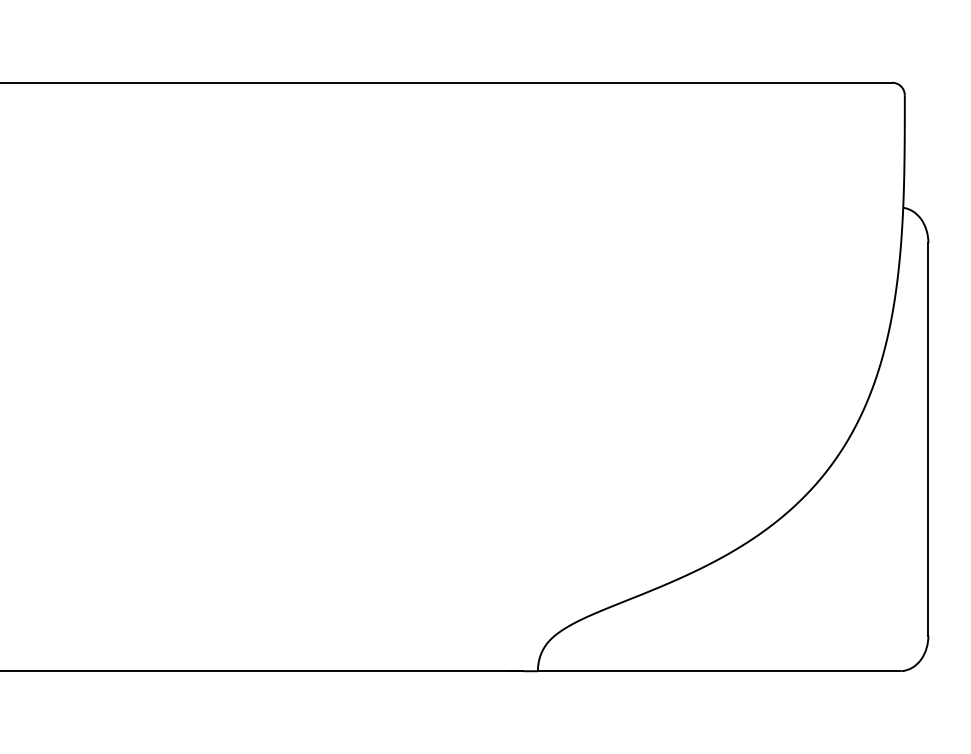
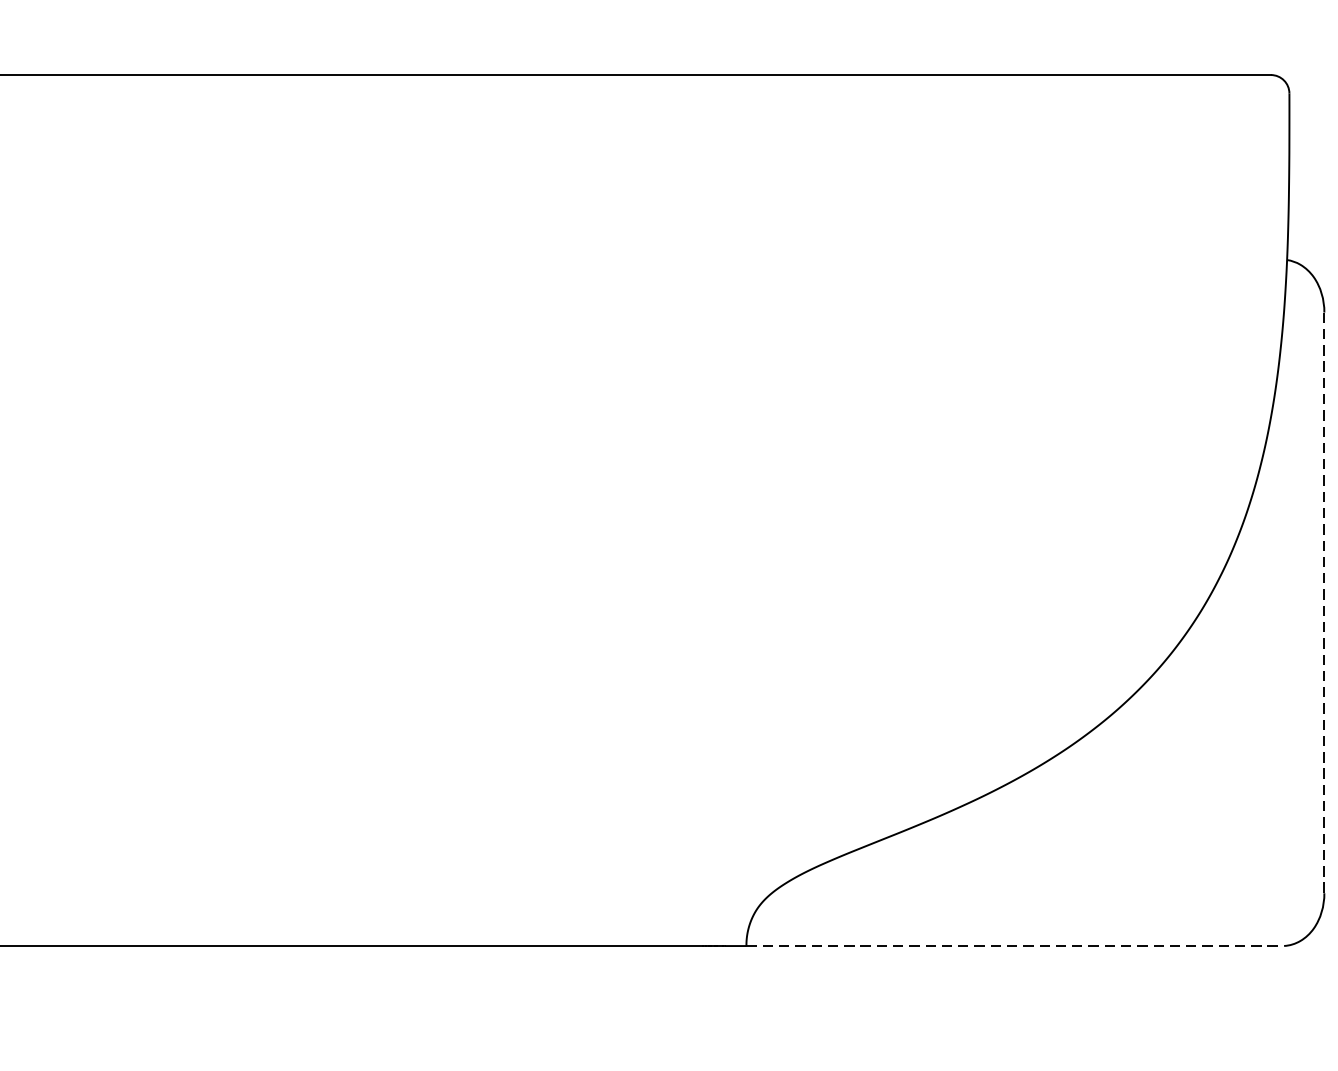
line: (928, 439) -> (1324, 603), solid -> dashed
line: (719, 671) -> (1015, 946), solid -> dashed

